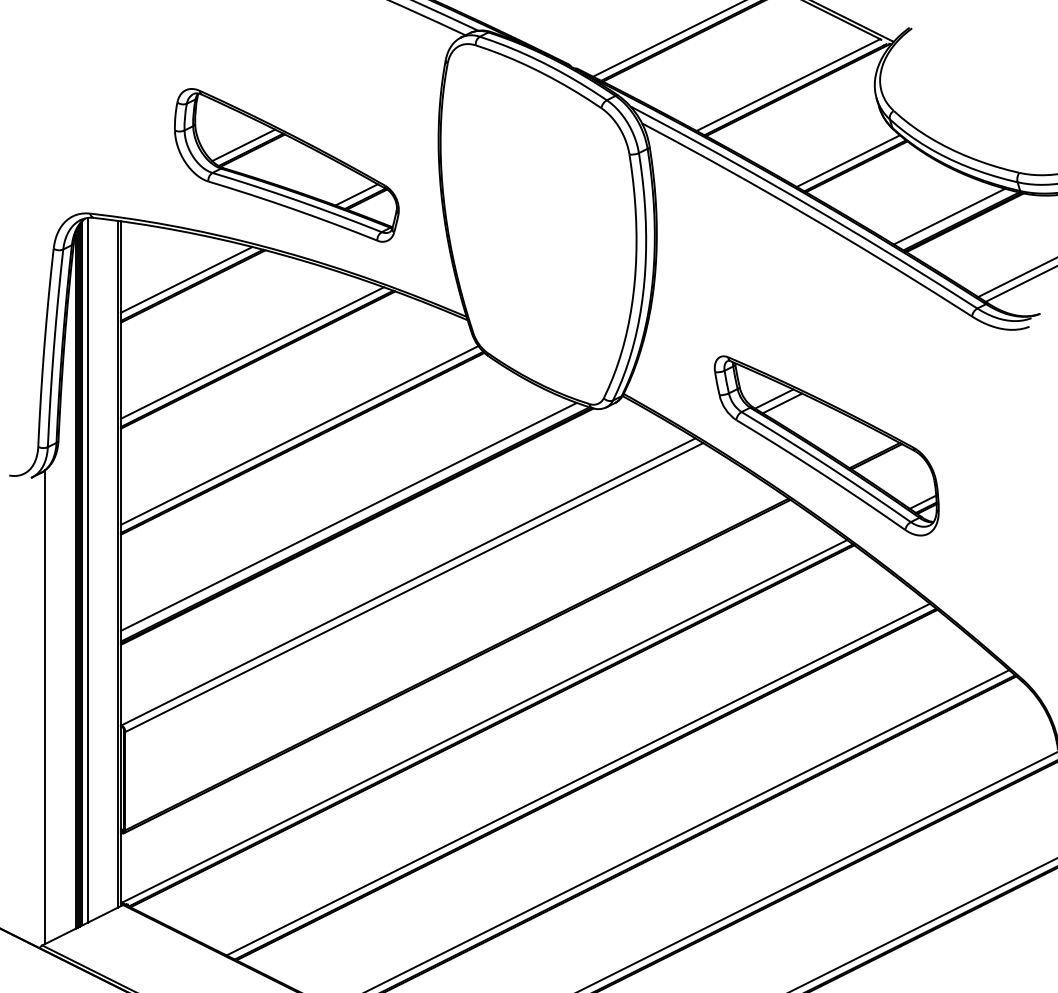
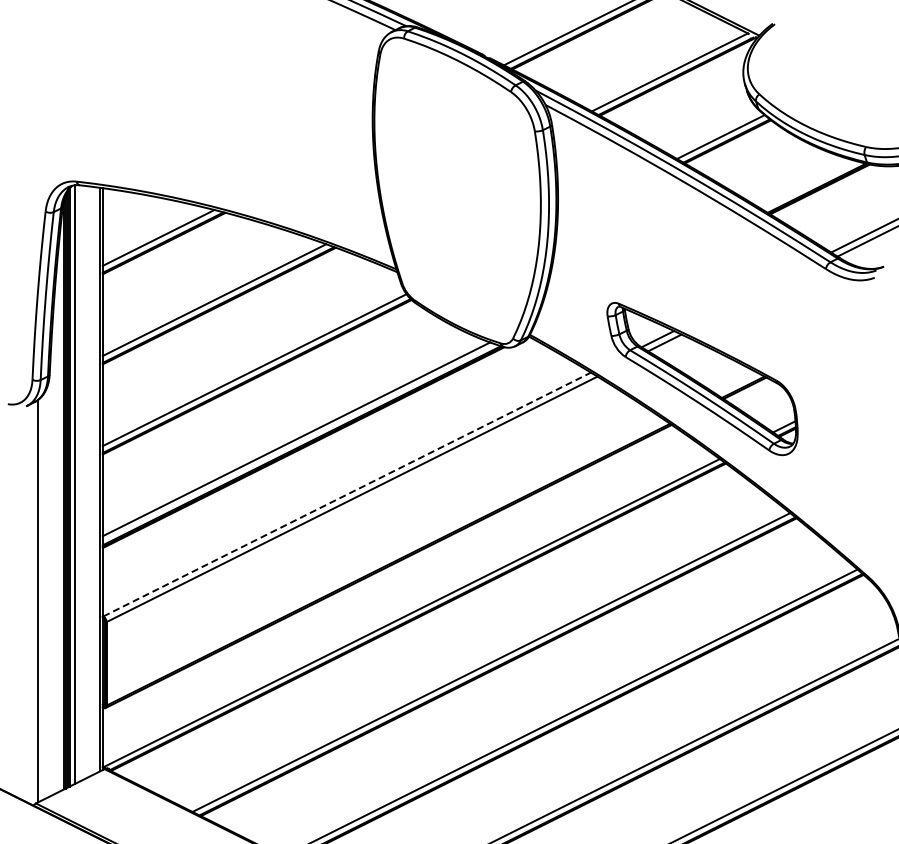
part: (286, 165) -> (243, 140), removed
line: (949, 215) -> (806, 183), removed
line: (408, 581) -> (347, 494), solid -> dashed

